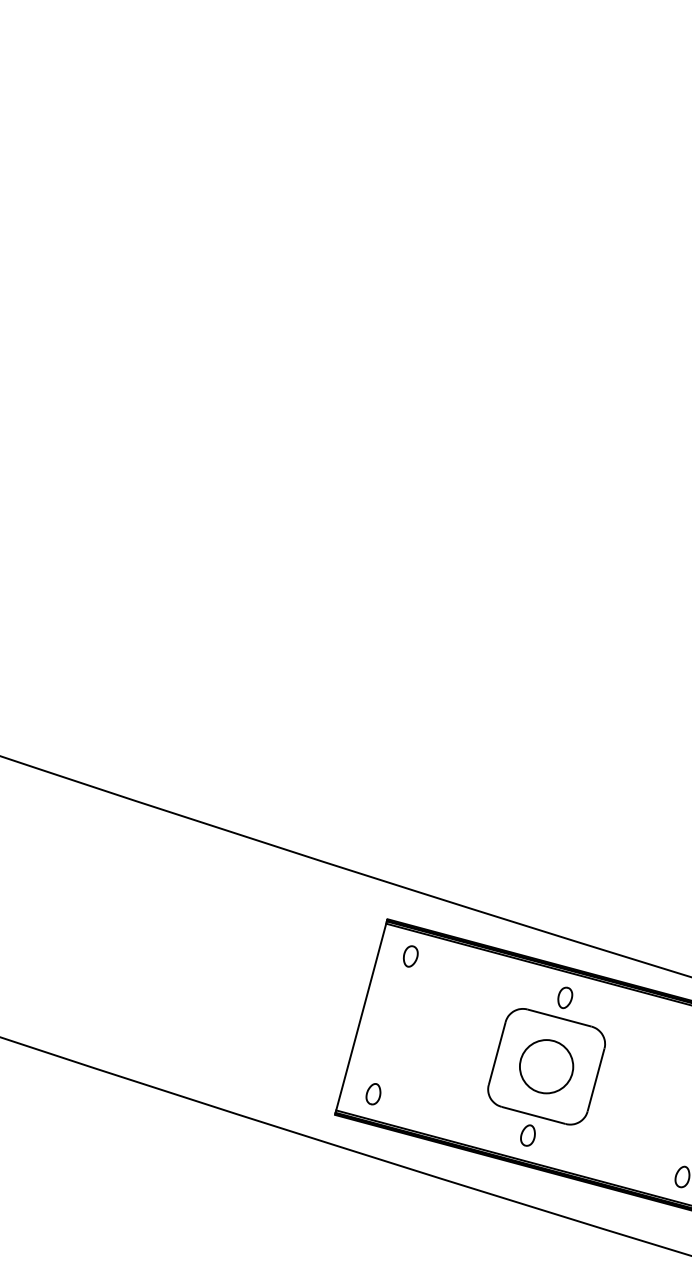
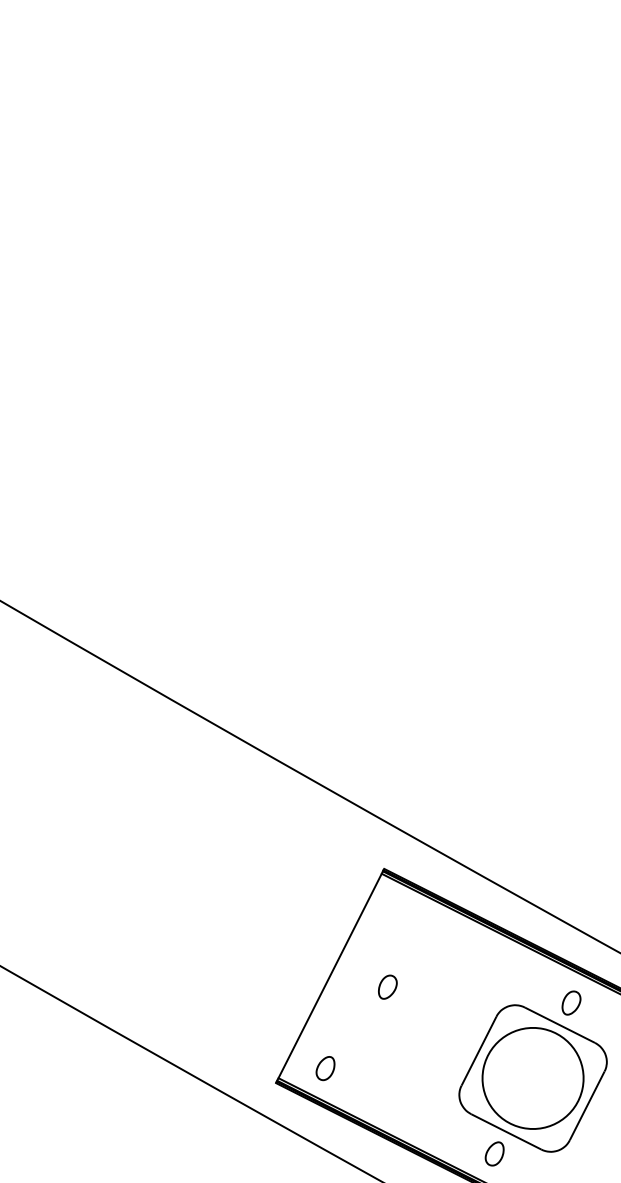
part: (410, 956) -> (387, 987), moved
circle: (546, 1066) -> (533, 1078), size x1.6

